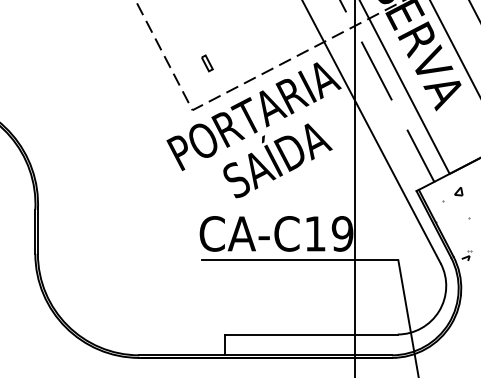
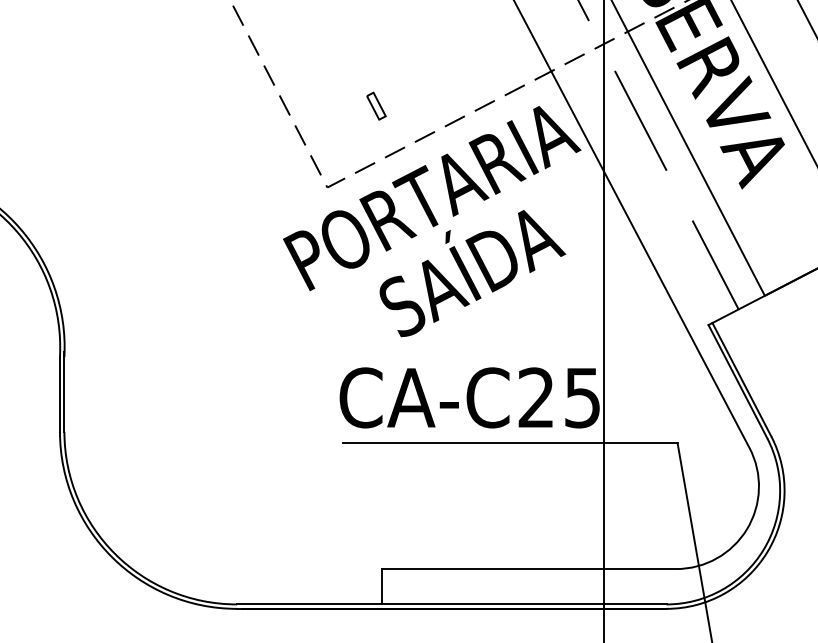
part: (207, 63) -> (376, 106), moved
hatch: (452, 223) -> (769, 380), removed
text: (329, 233) -> (560, 397), CA-C19 -> CA-C25

